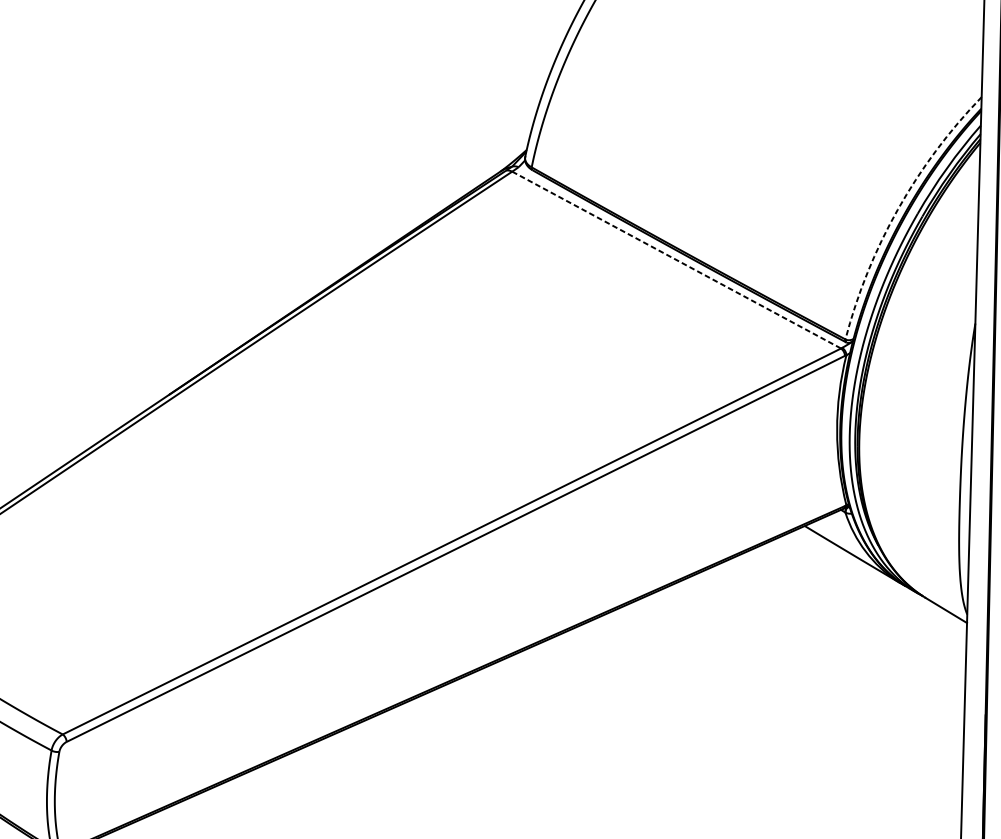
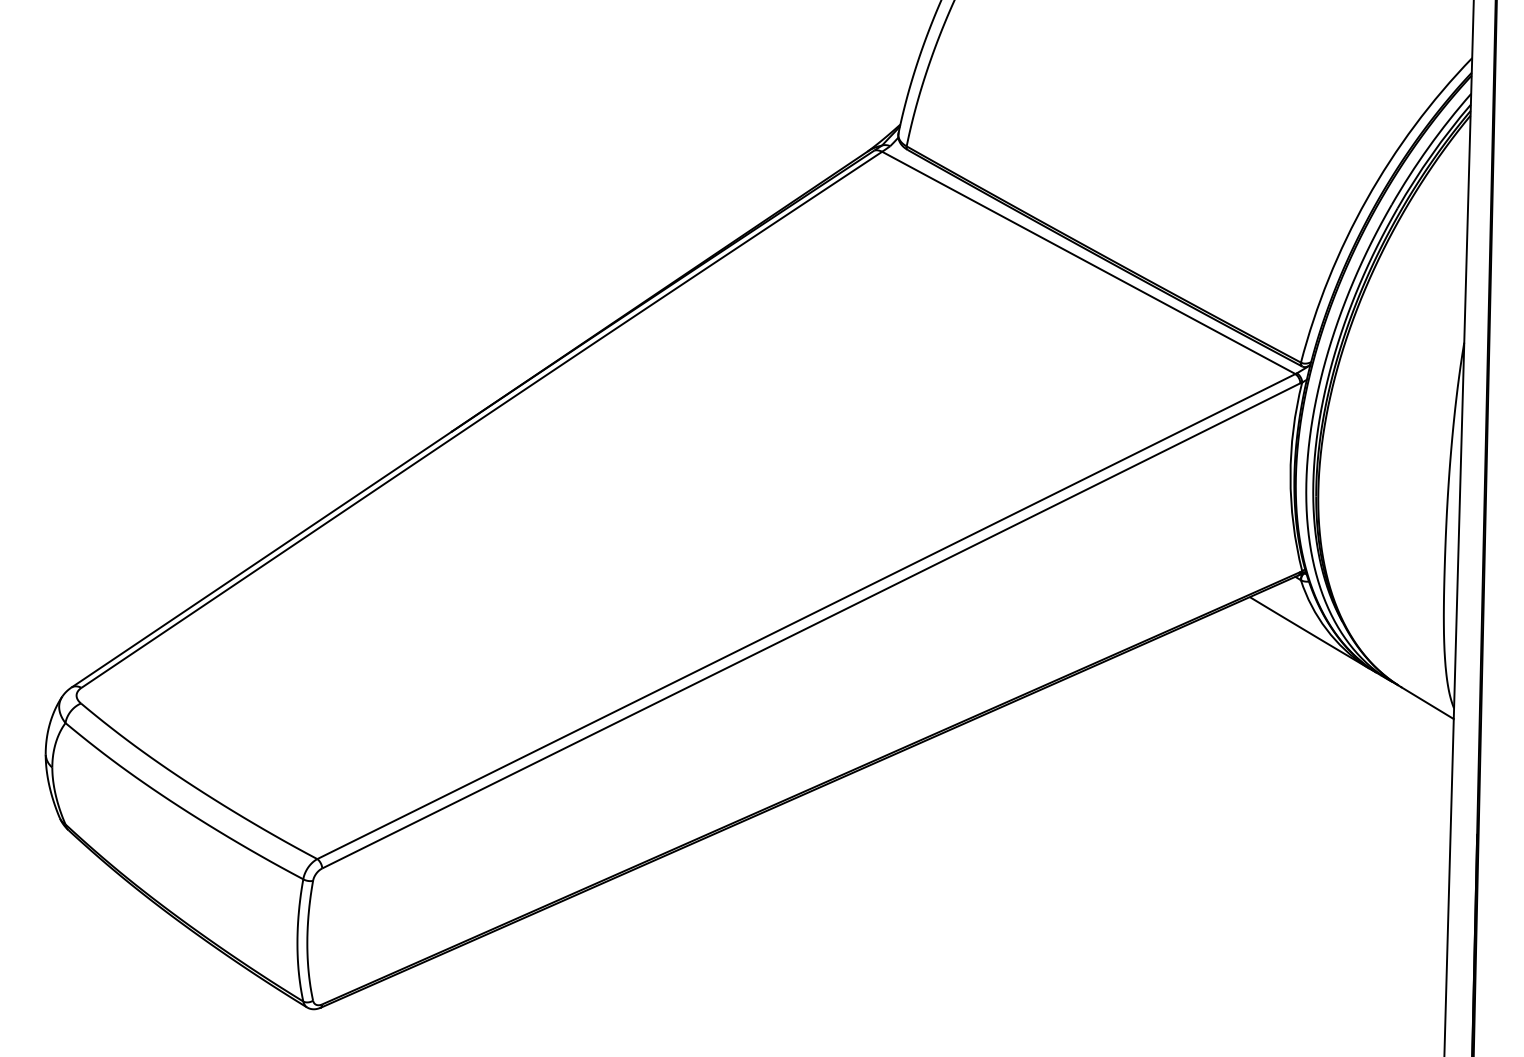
arc: (897, 209) -> (1366, 199), dashed -> solid
line: (676, 259) -> (1088, 262), dashed -> solid

